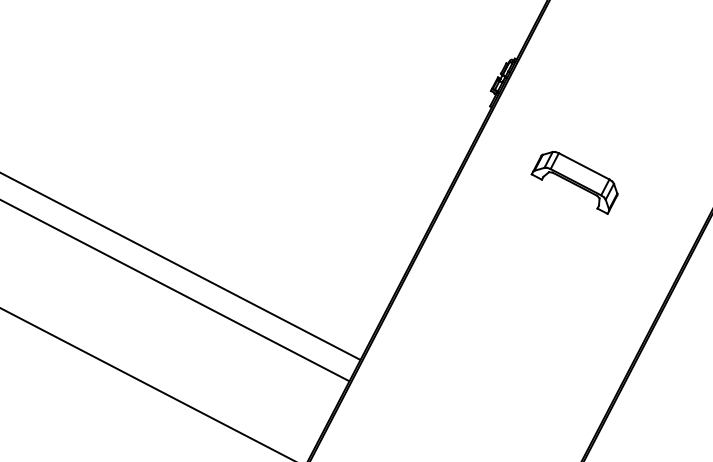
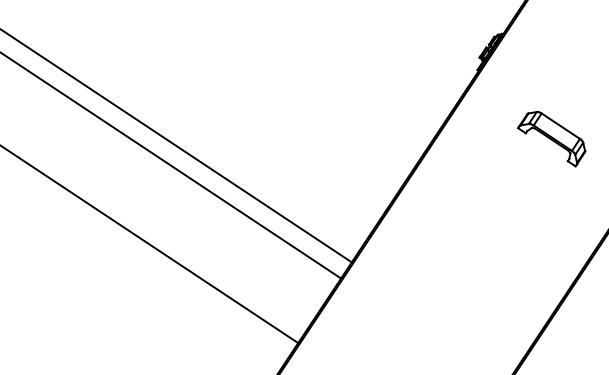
part: (574, 182) -> (551, 138), moved

